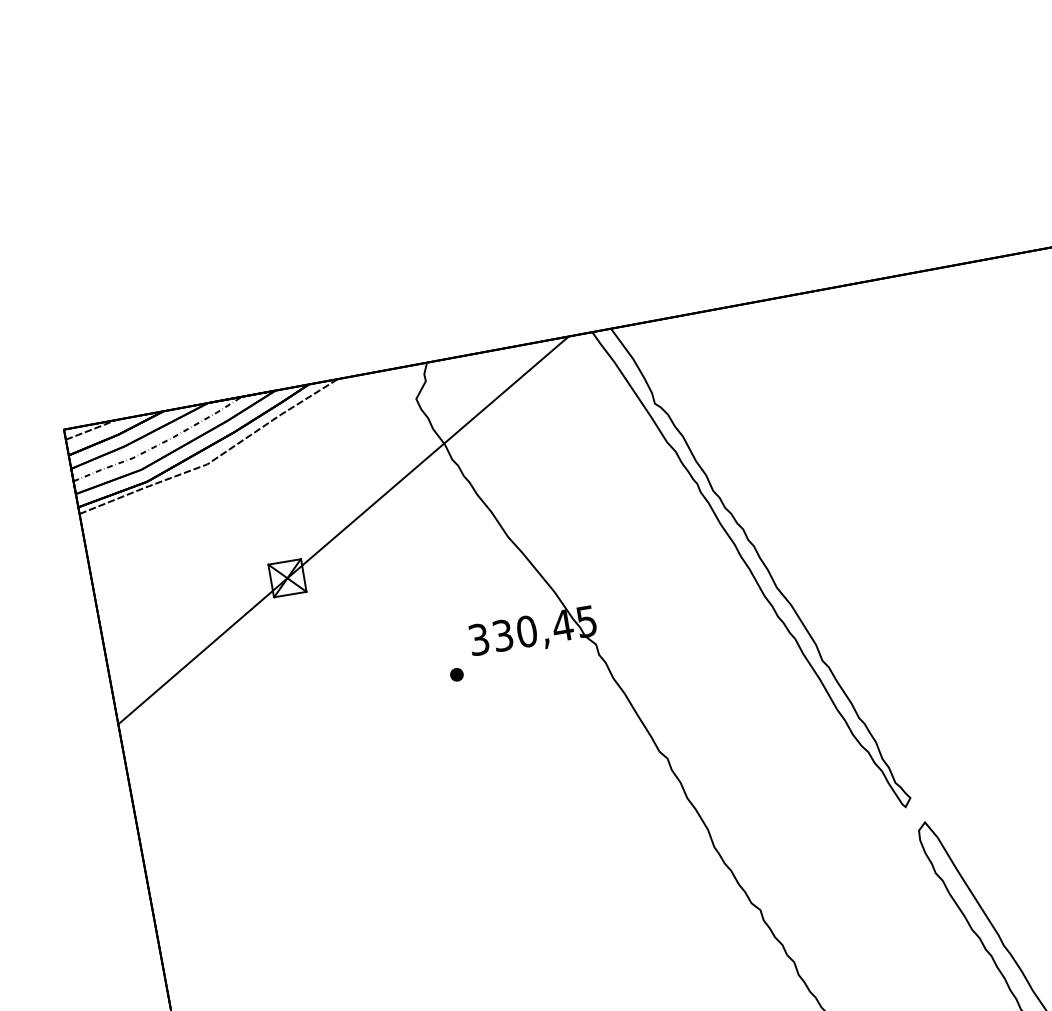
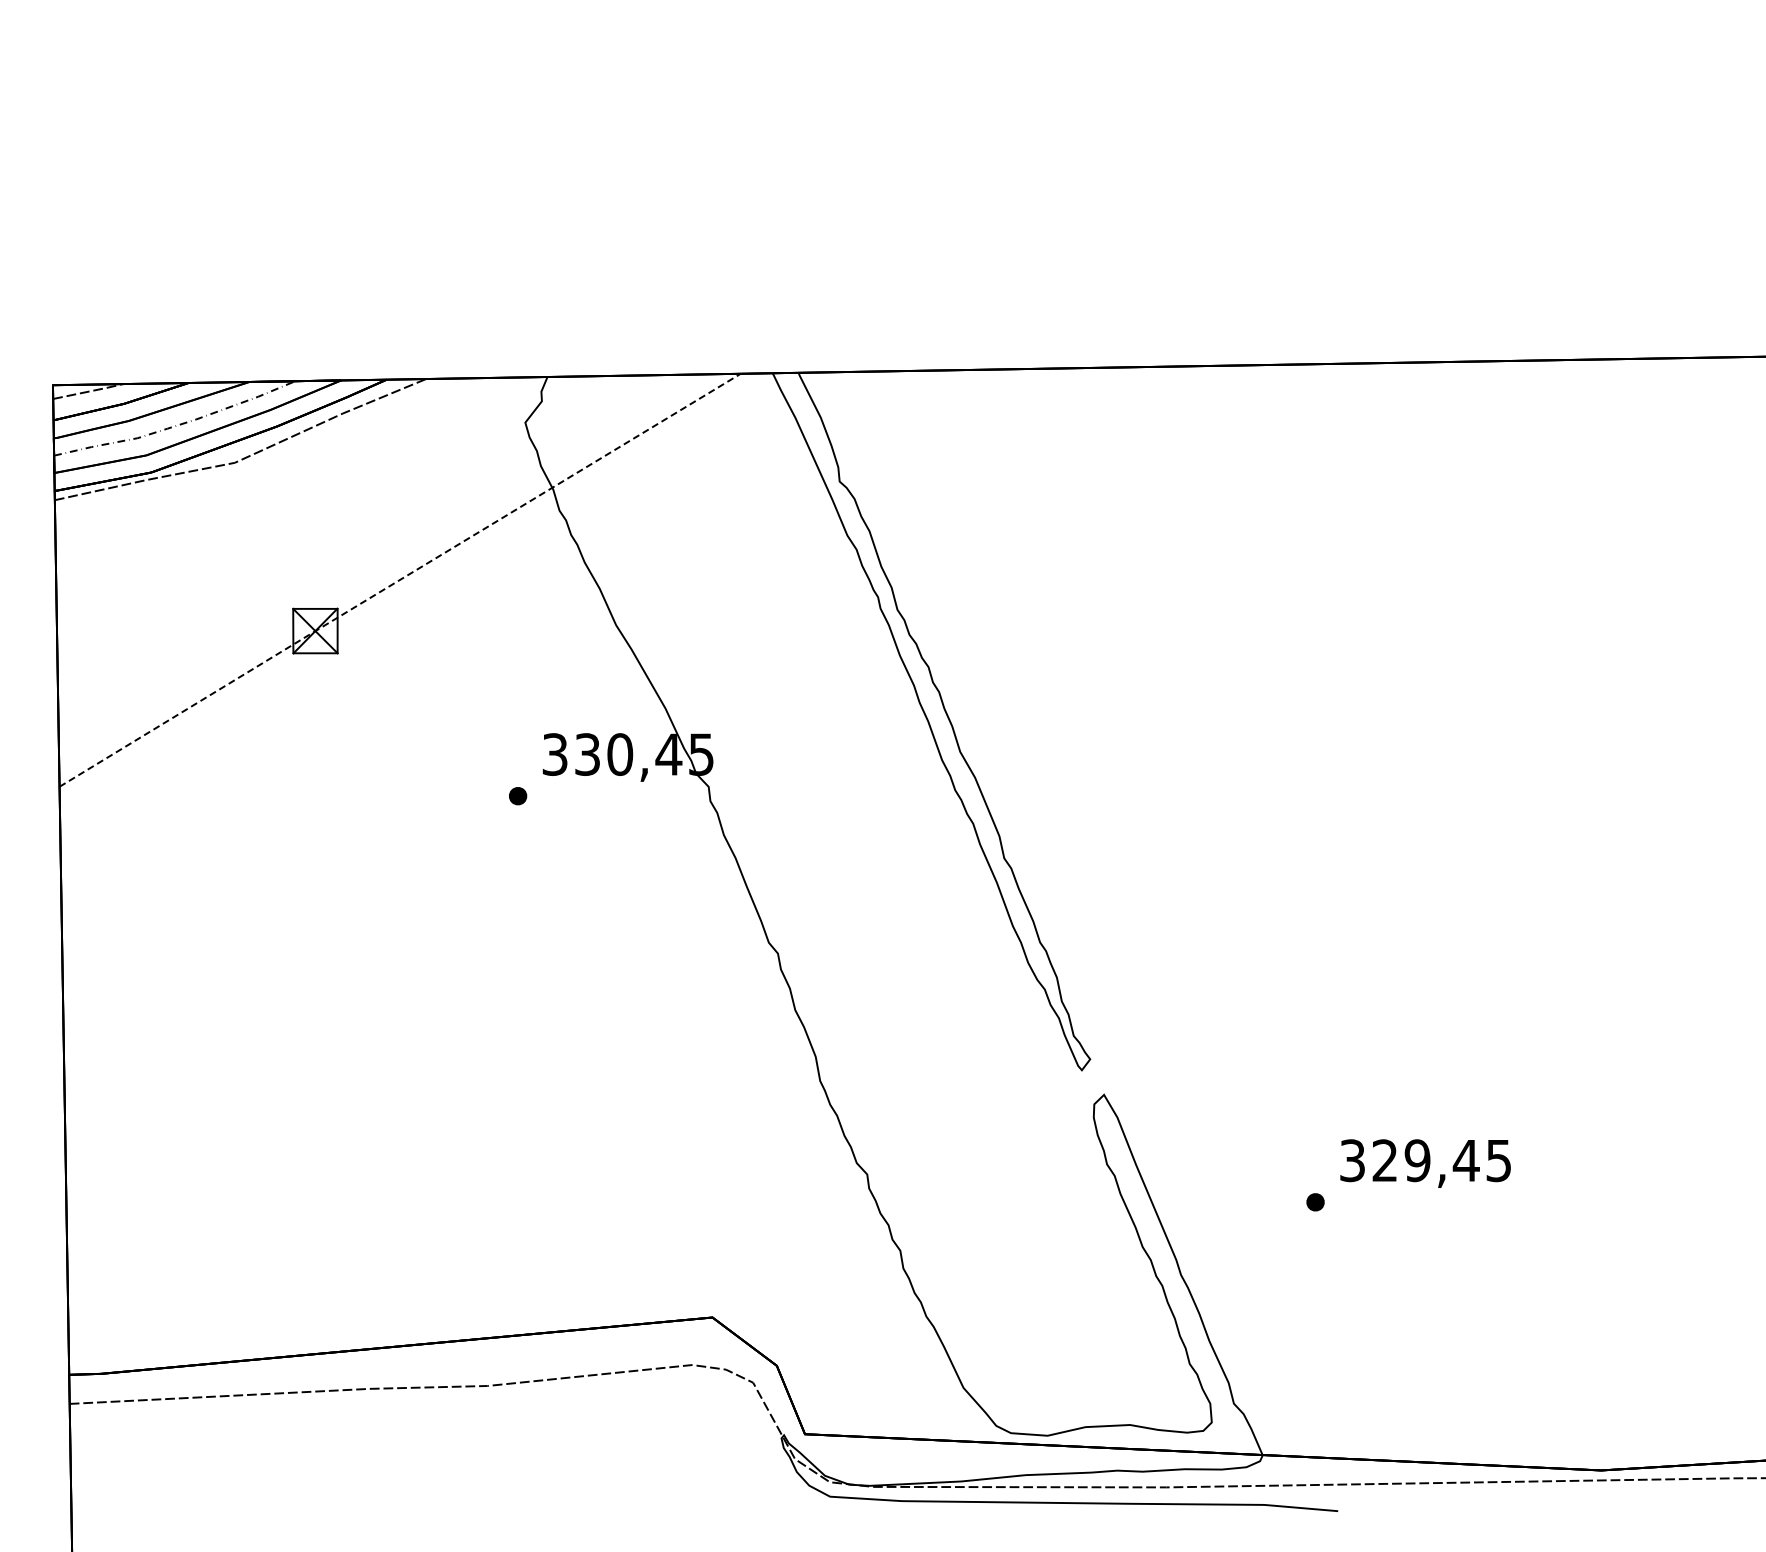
line: (342, 529) -> (399, 579), solid -> dashed

